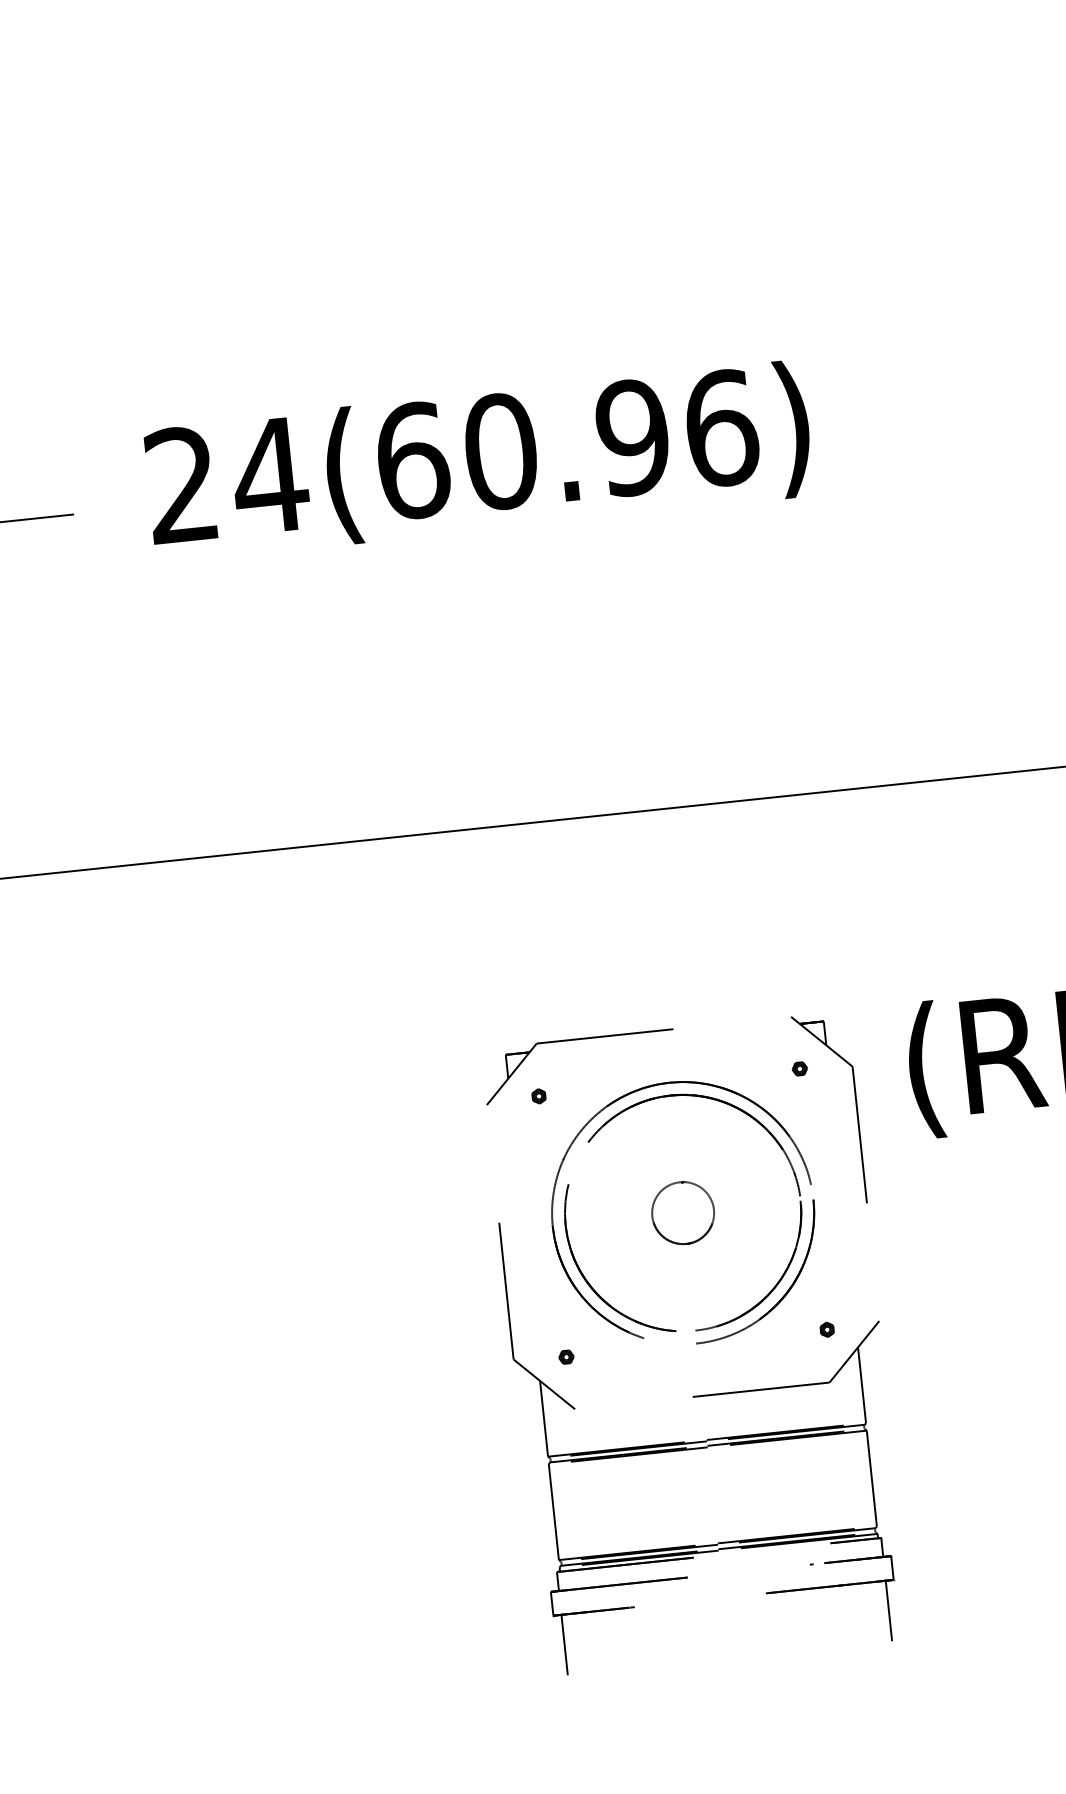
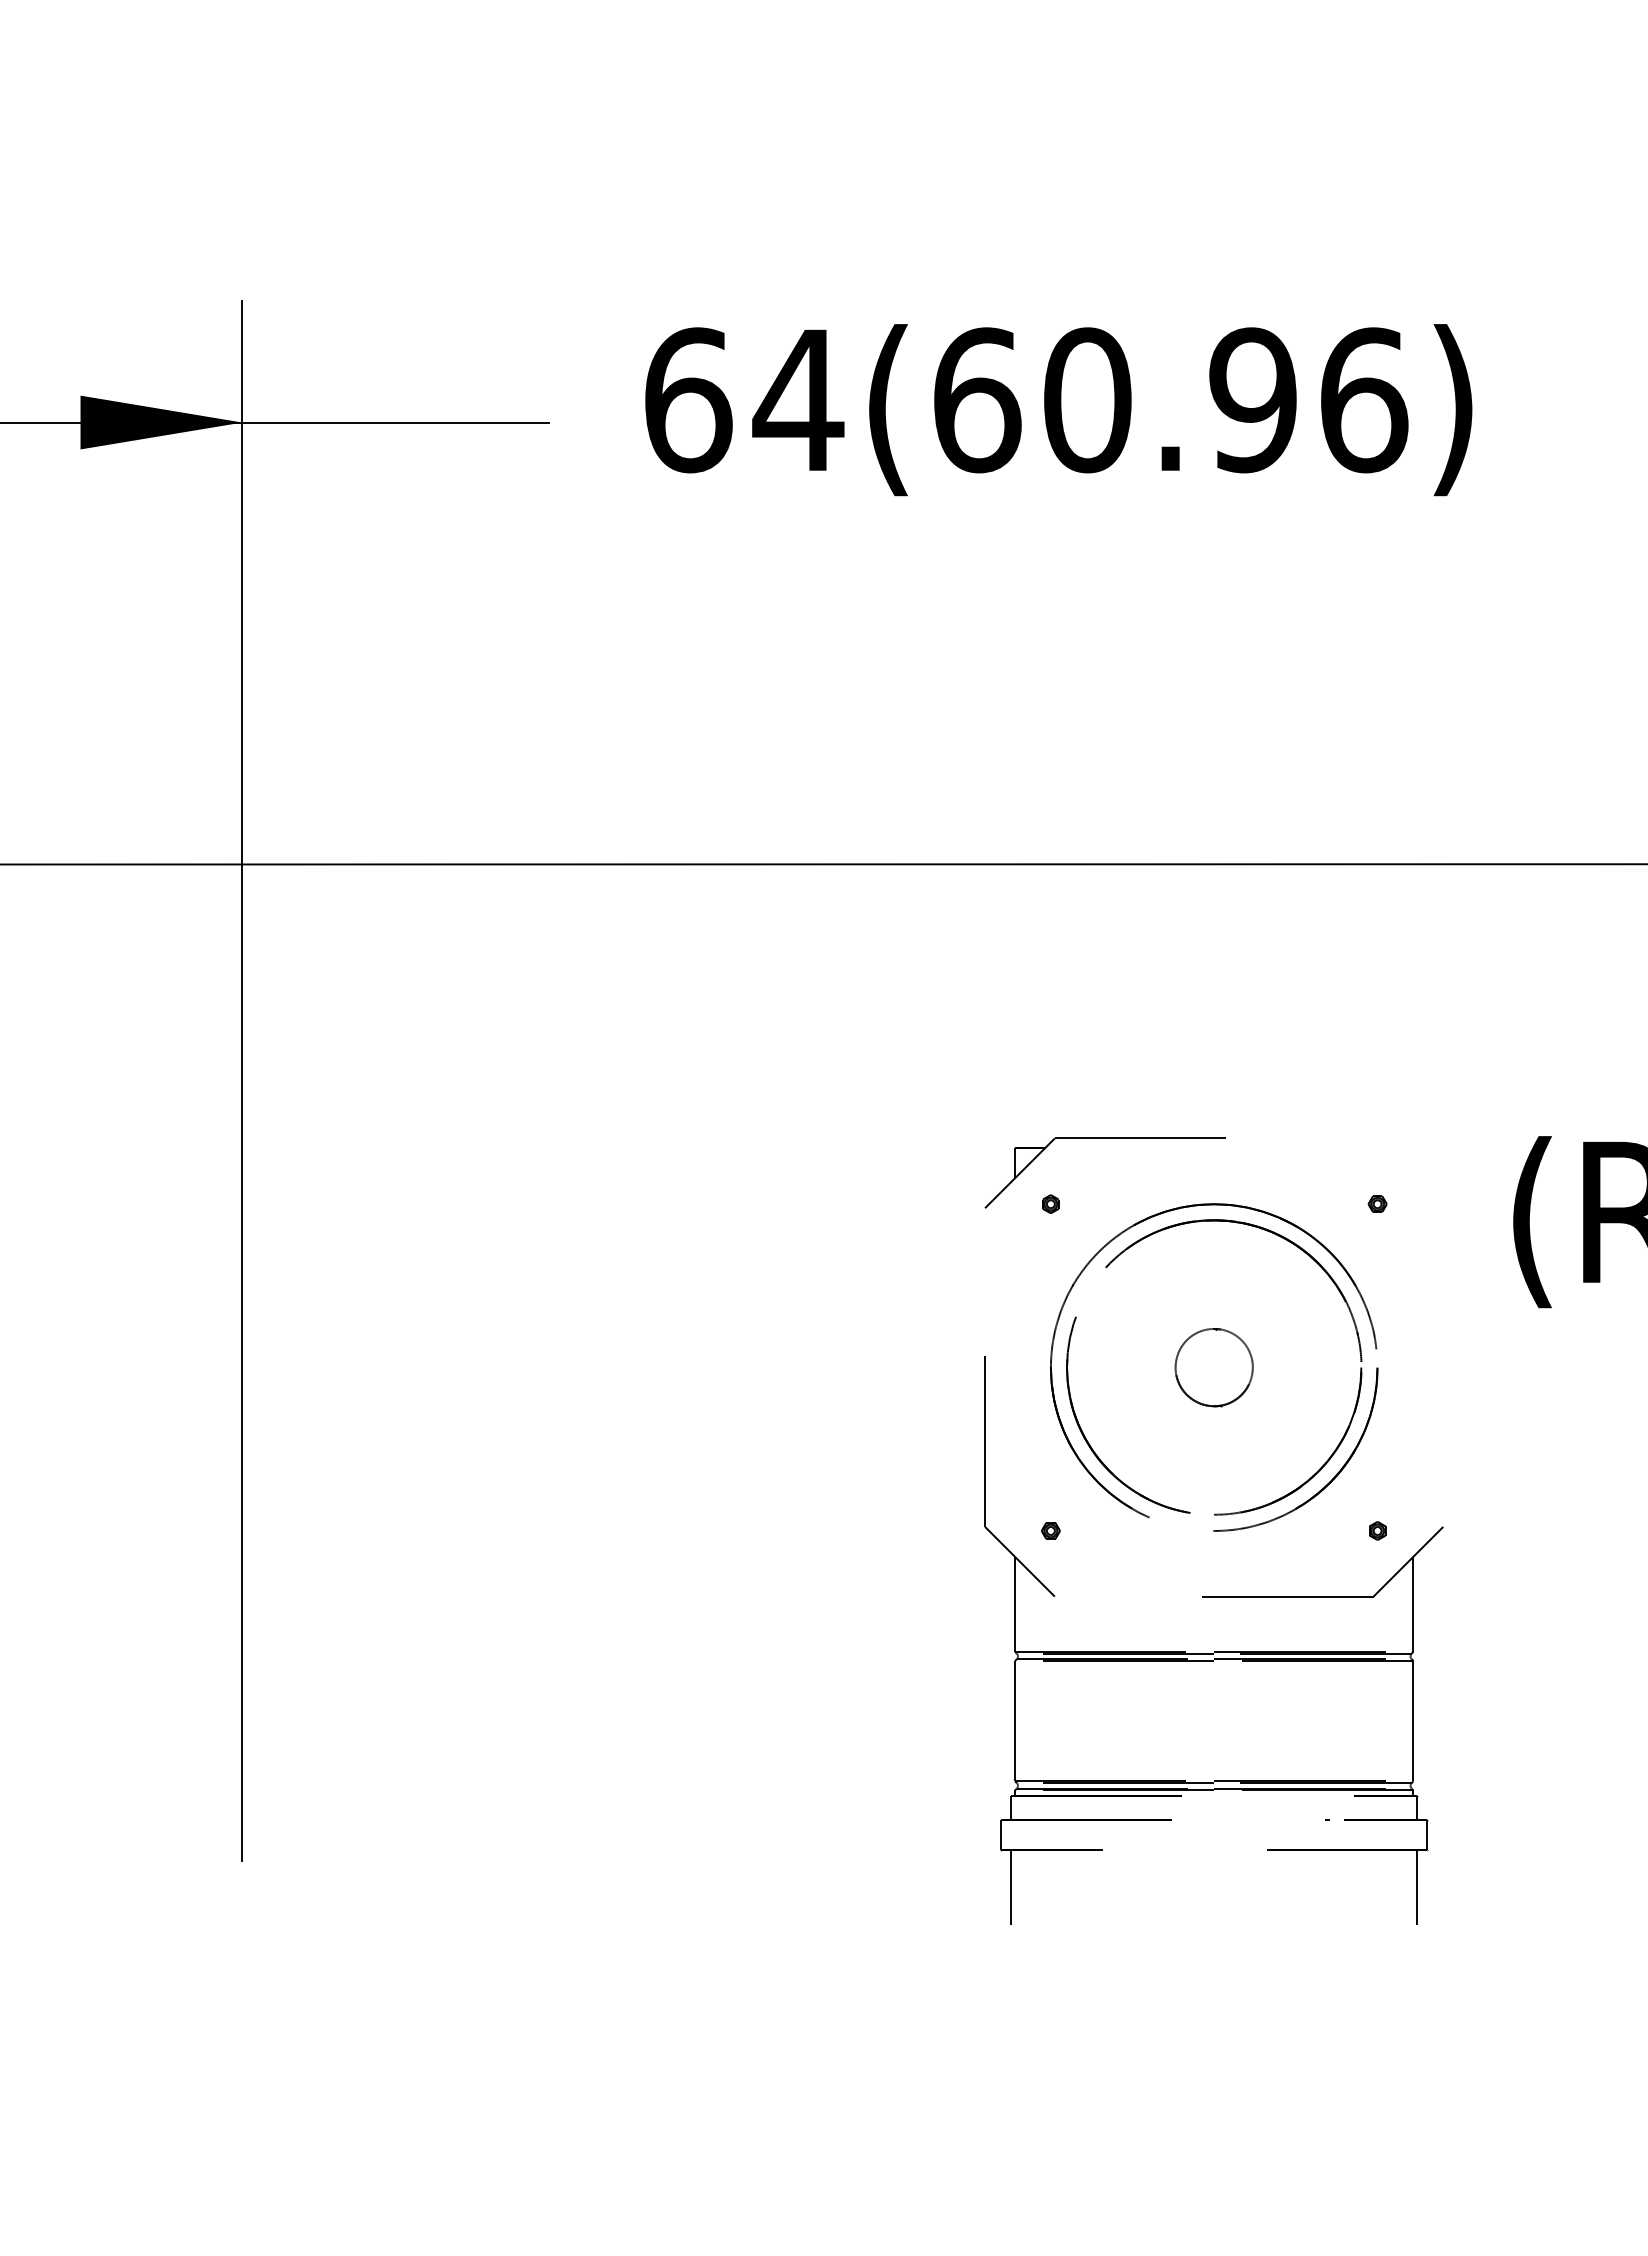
text: (182, 485) -> (688, 400), 24(60.96) -> 64(60.96)
part: (856, 1106) -> (1442, 1258), removed

